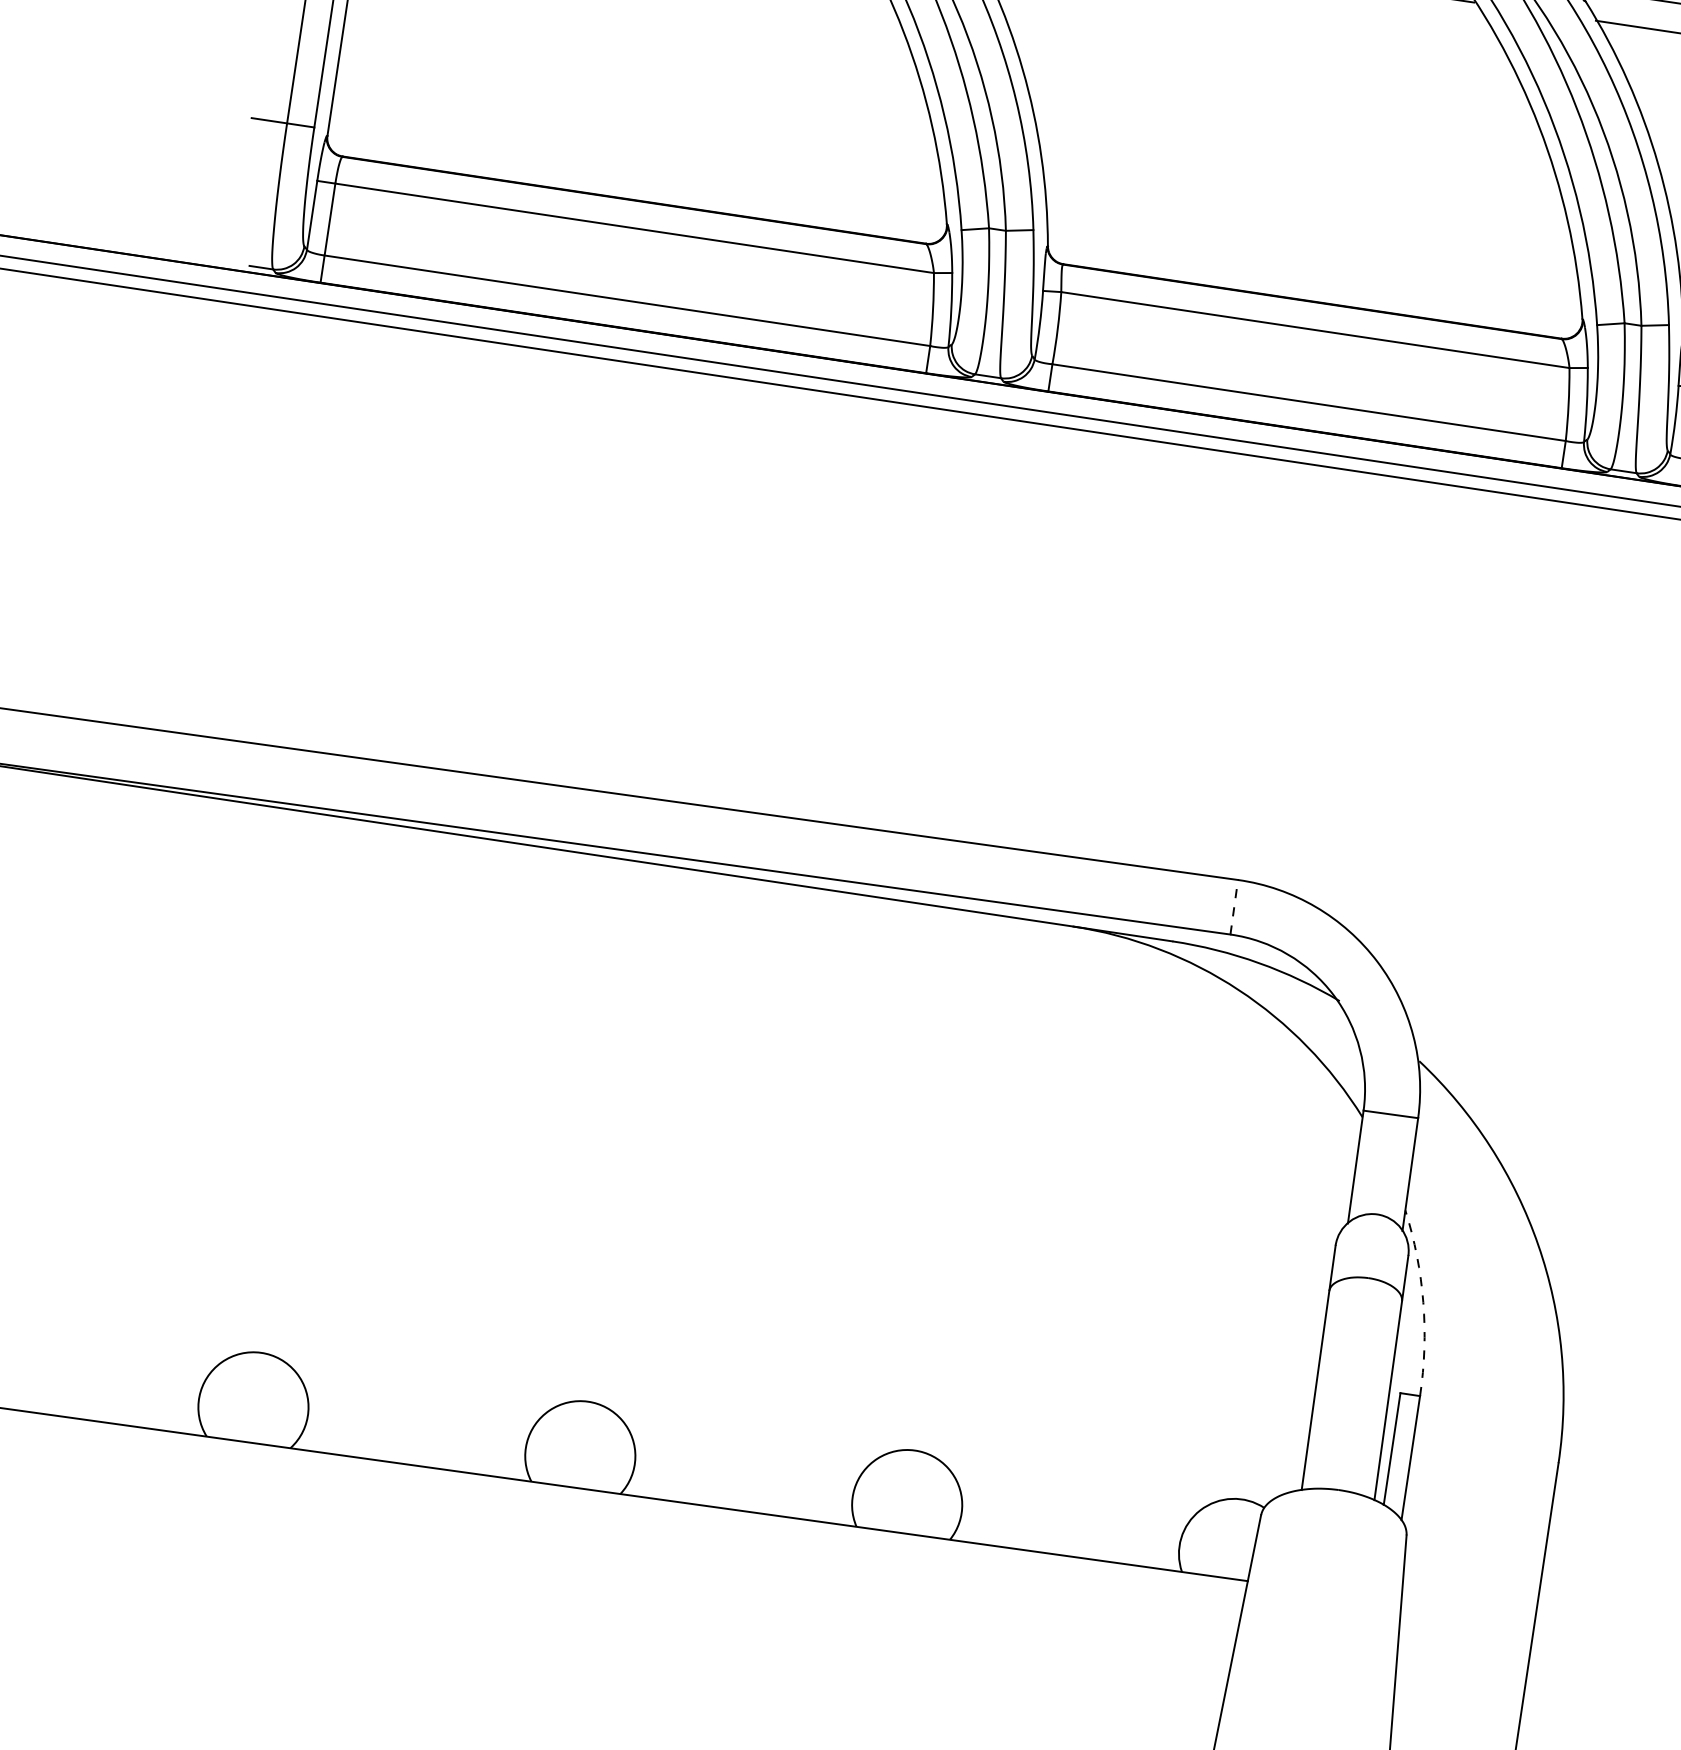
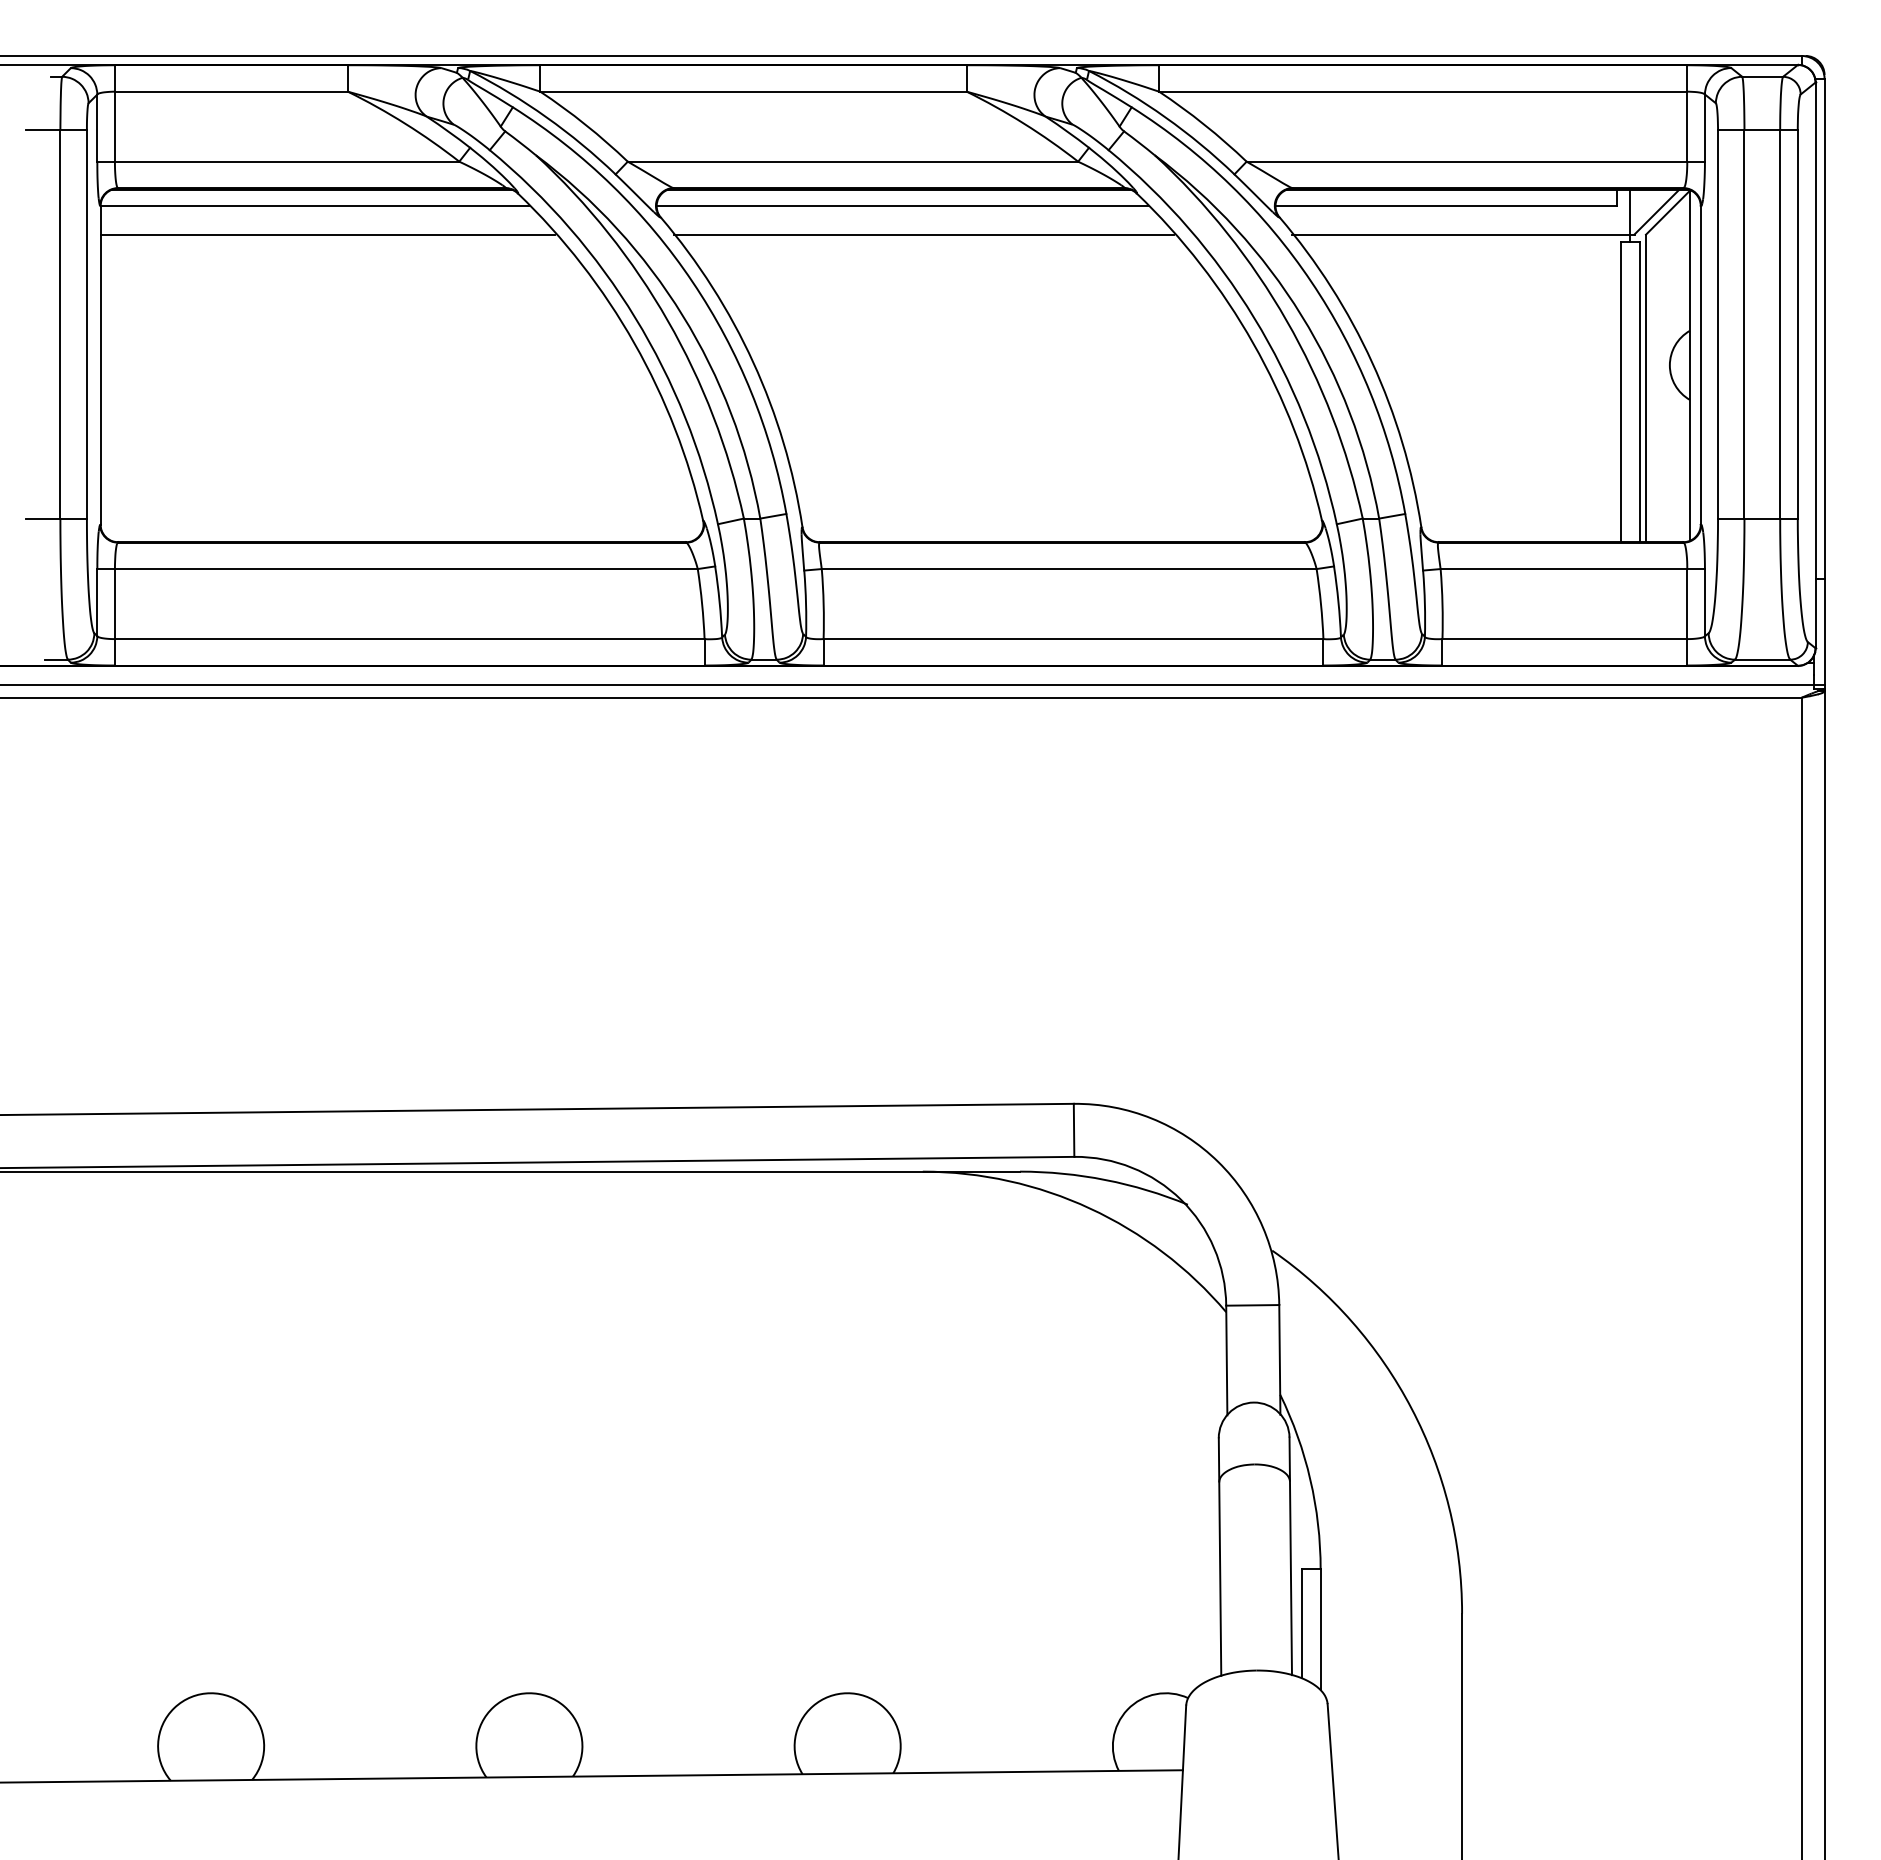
line: (1234, 907) -> (1074, 1130), dashed -> solid
arc: (1423, 1302) -> (1310, 1479), dashed -> solid

